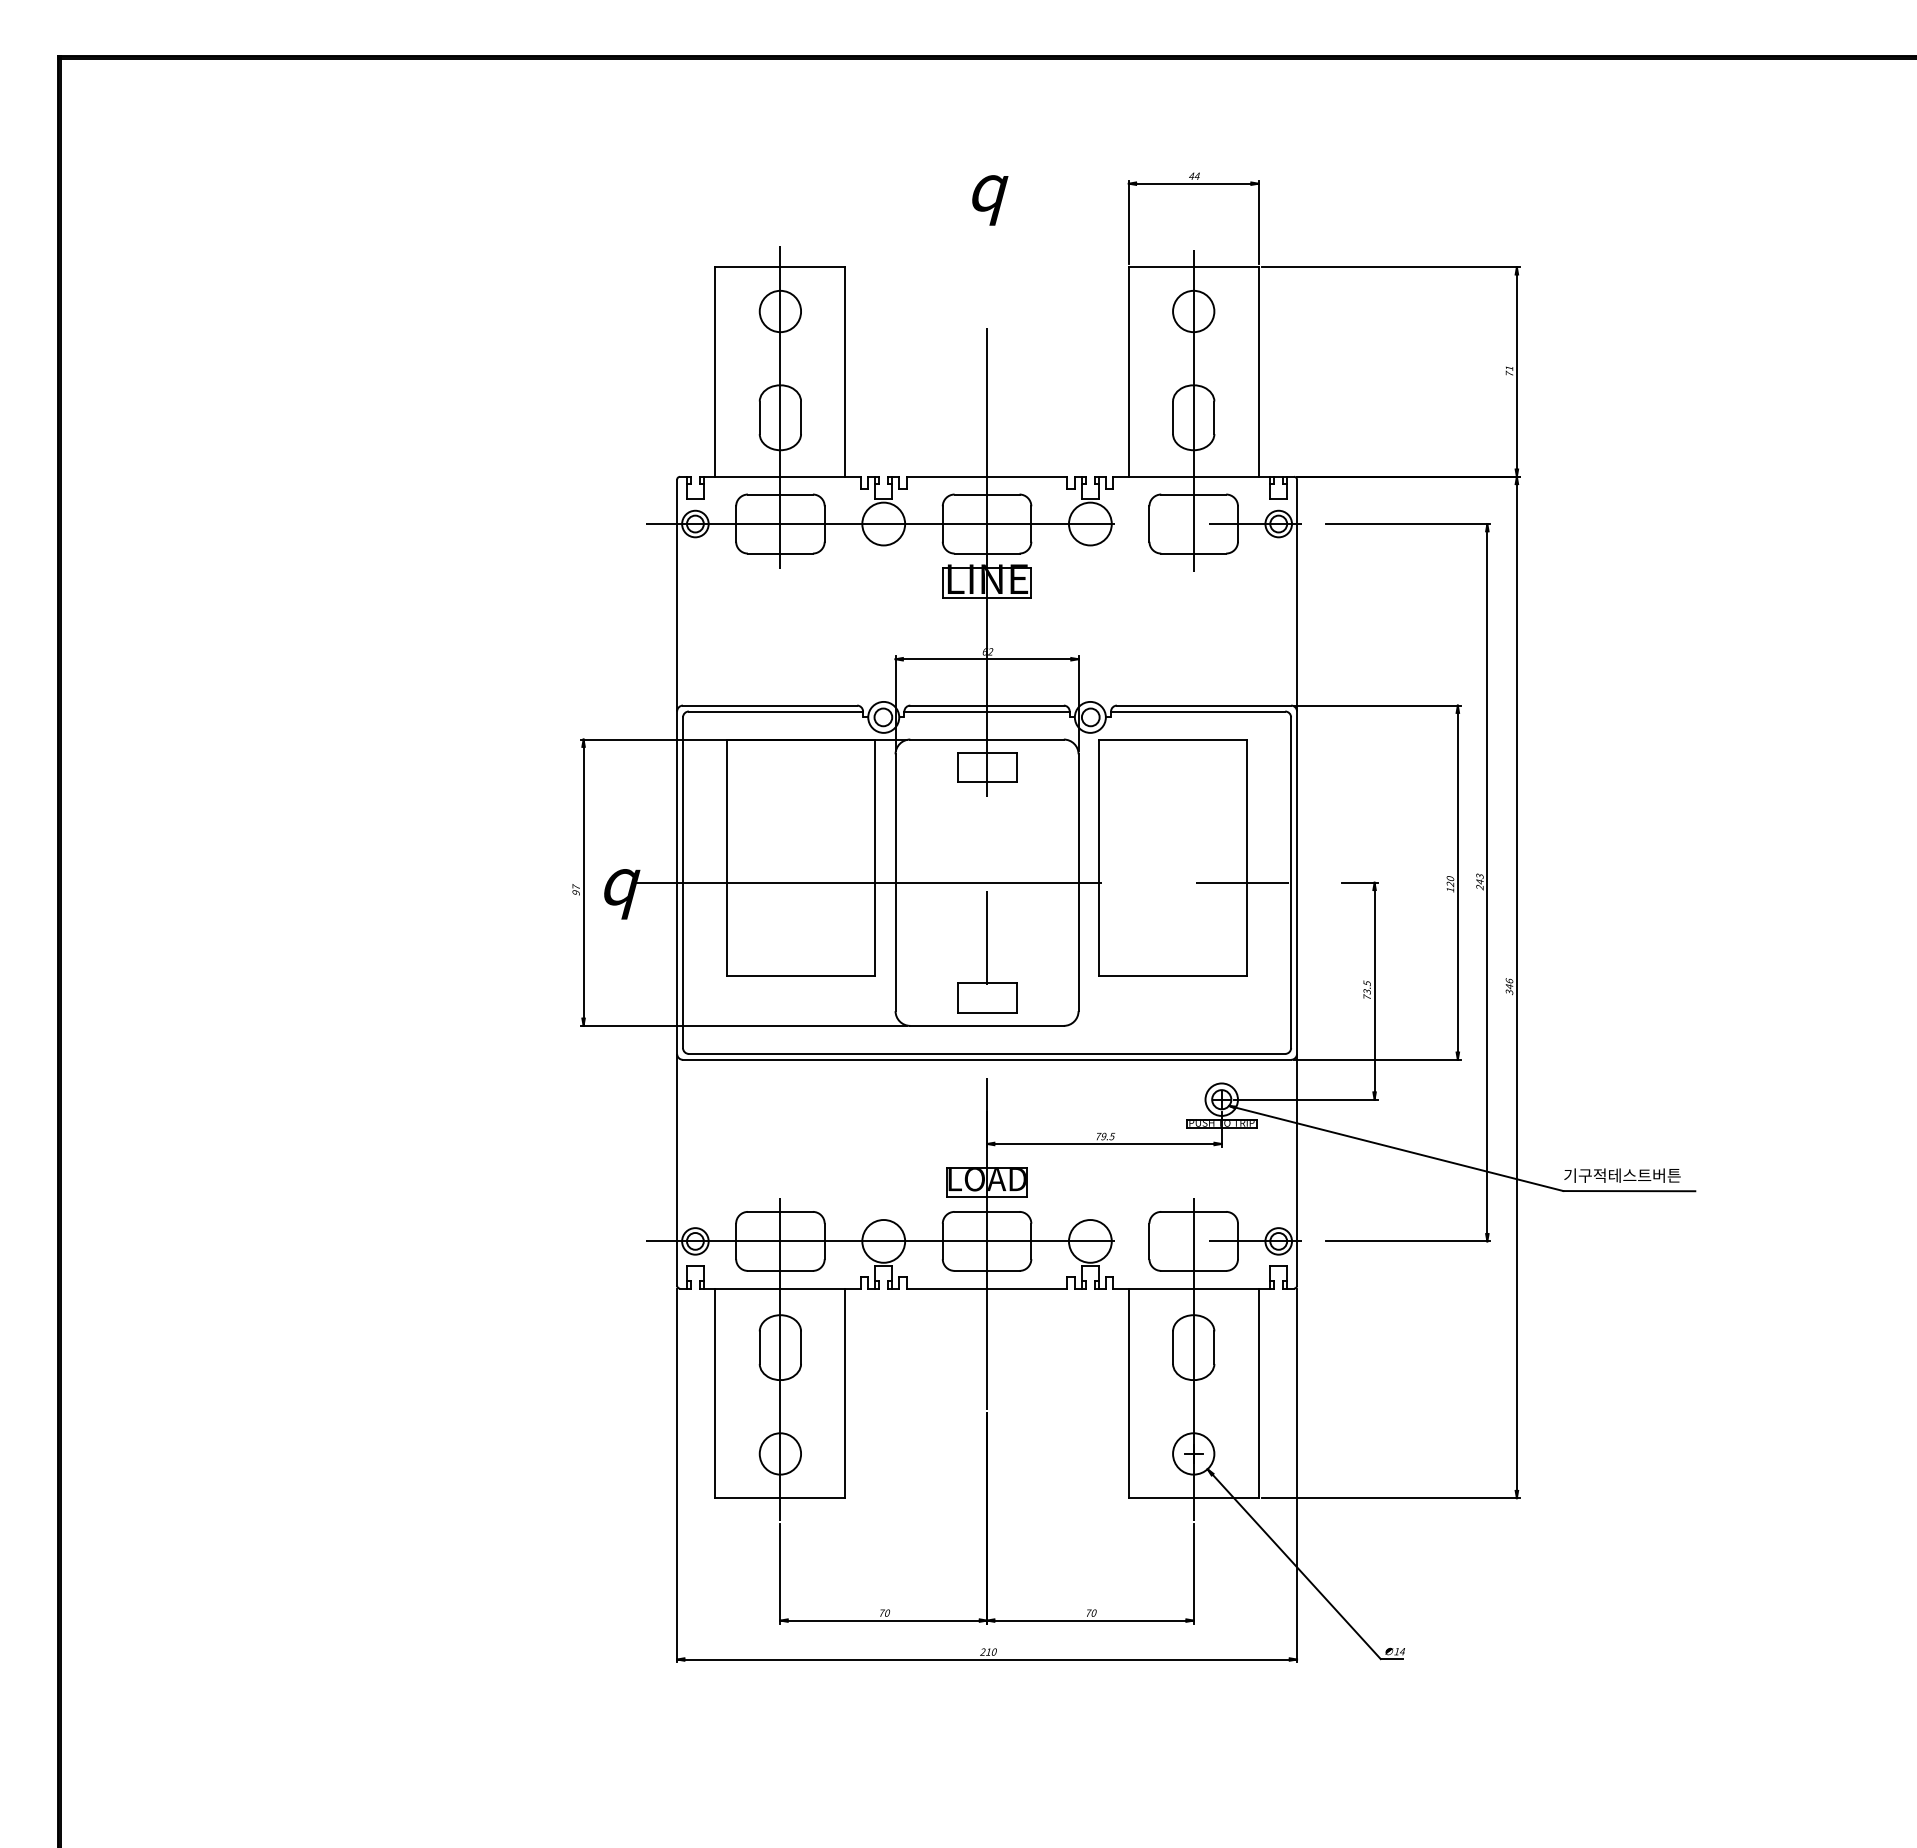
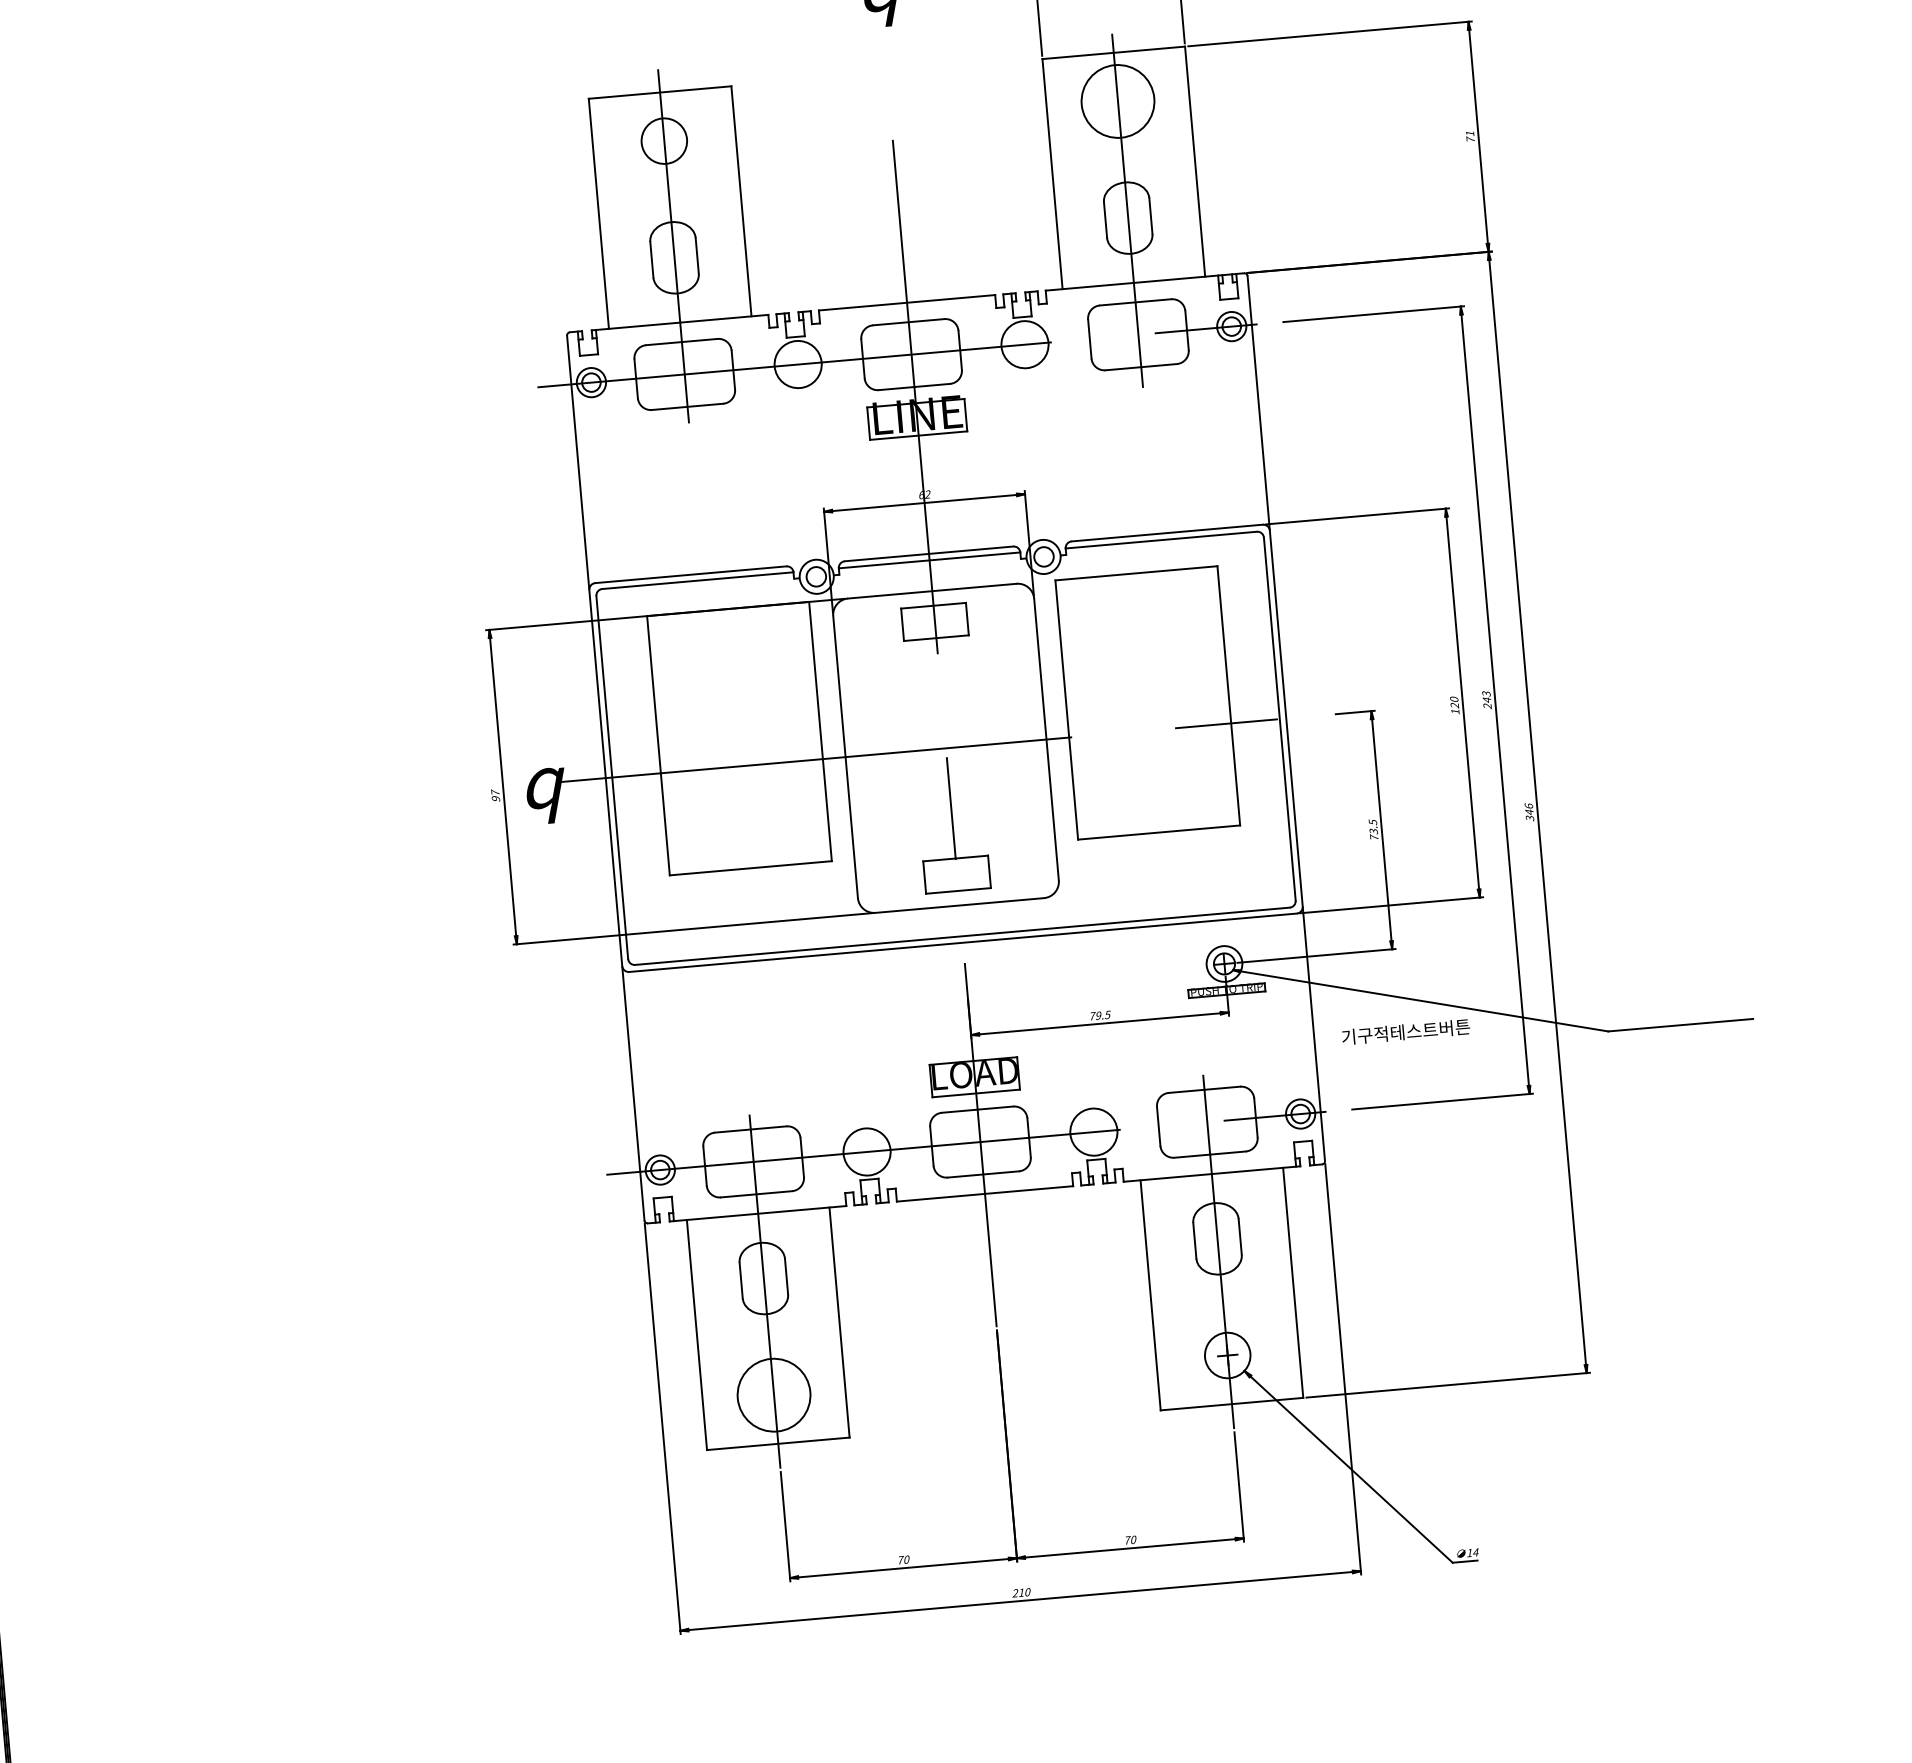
circle: (1193, 311) -> (1117, 101), size x1.6
text: (1622, 1175) -> (1406, 1031), moved
circle: (780, 1453) -> (774, 1394), size x1.6

